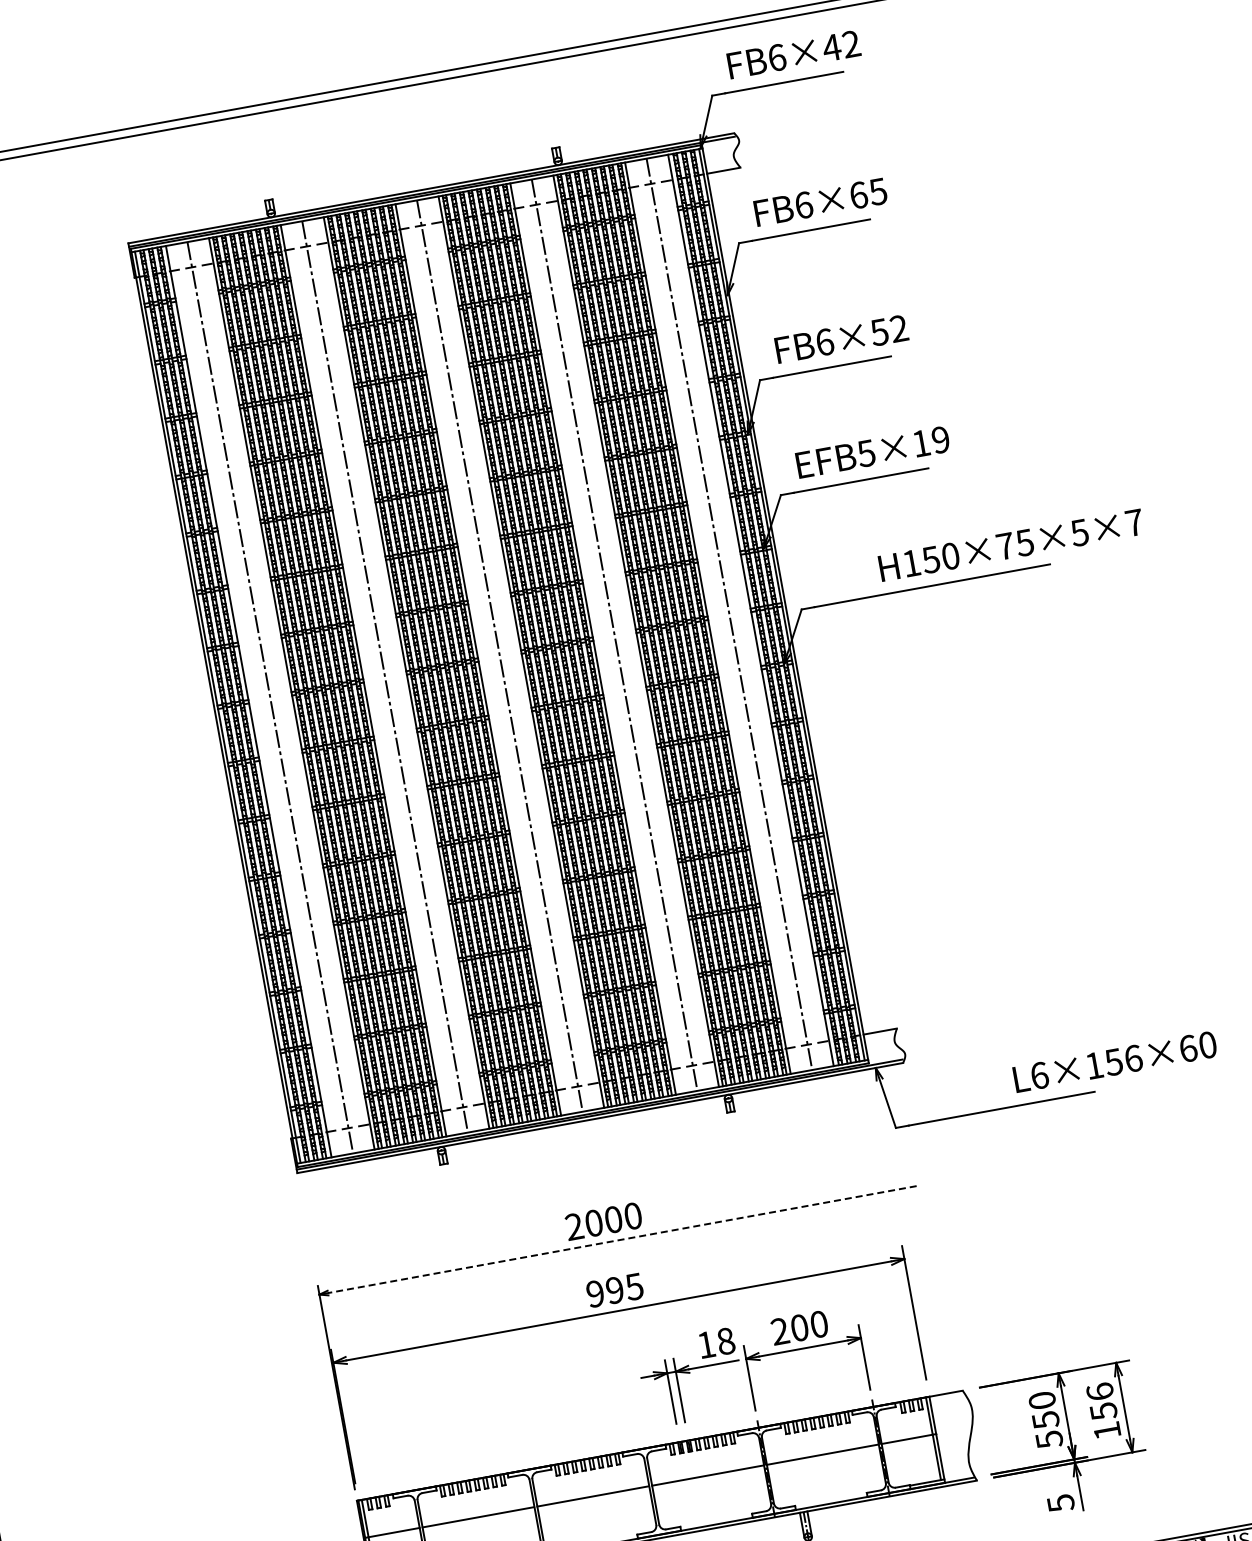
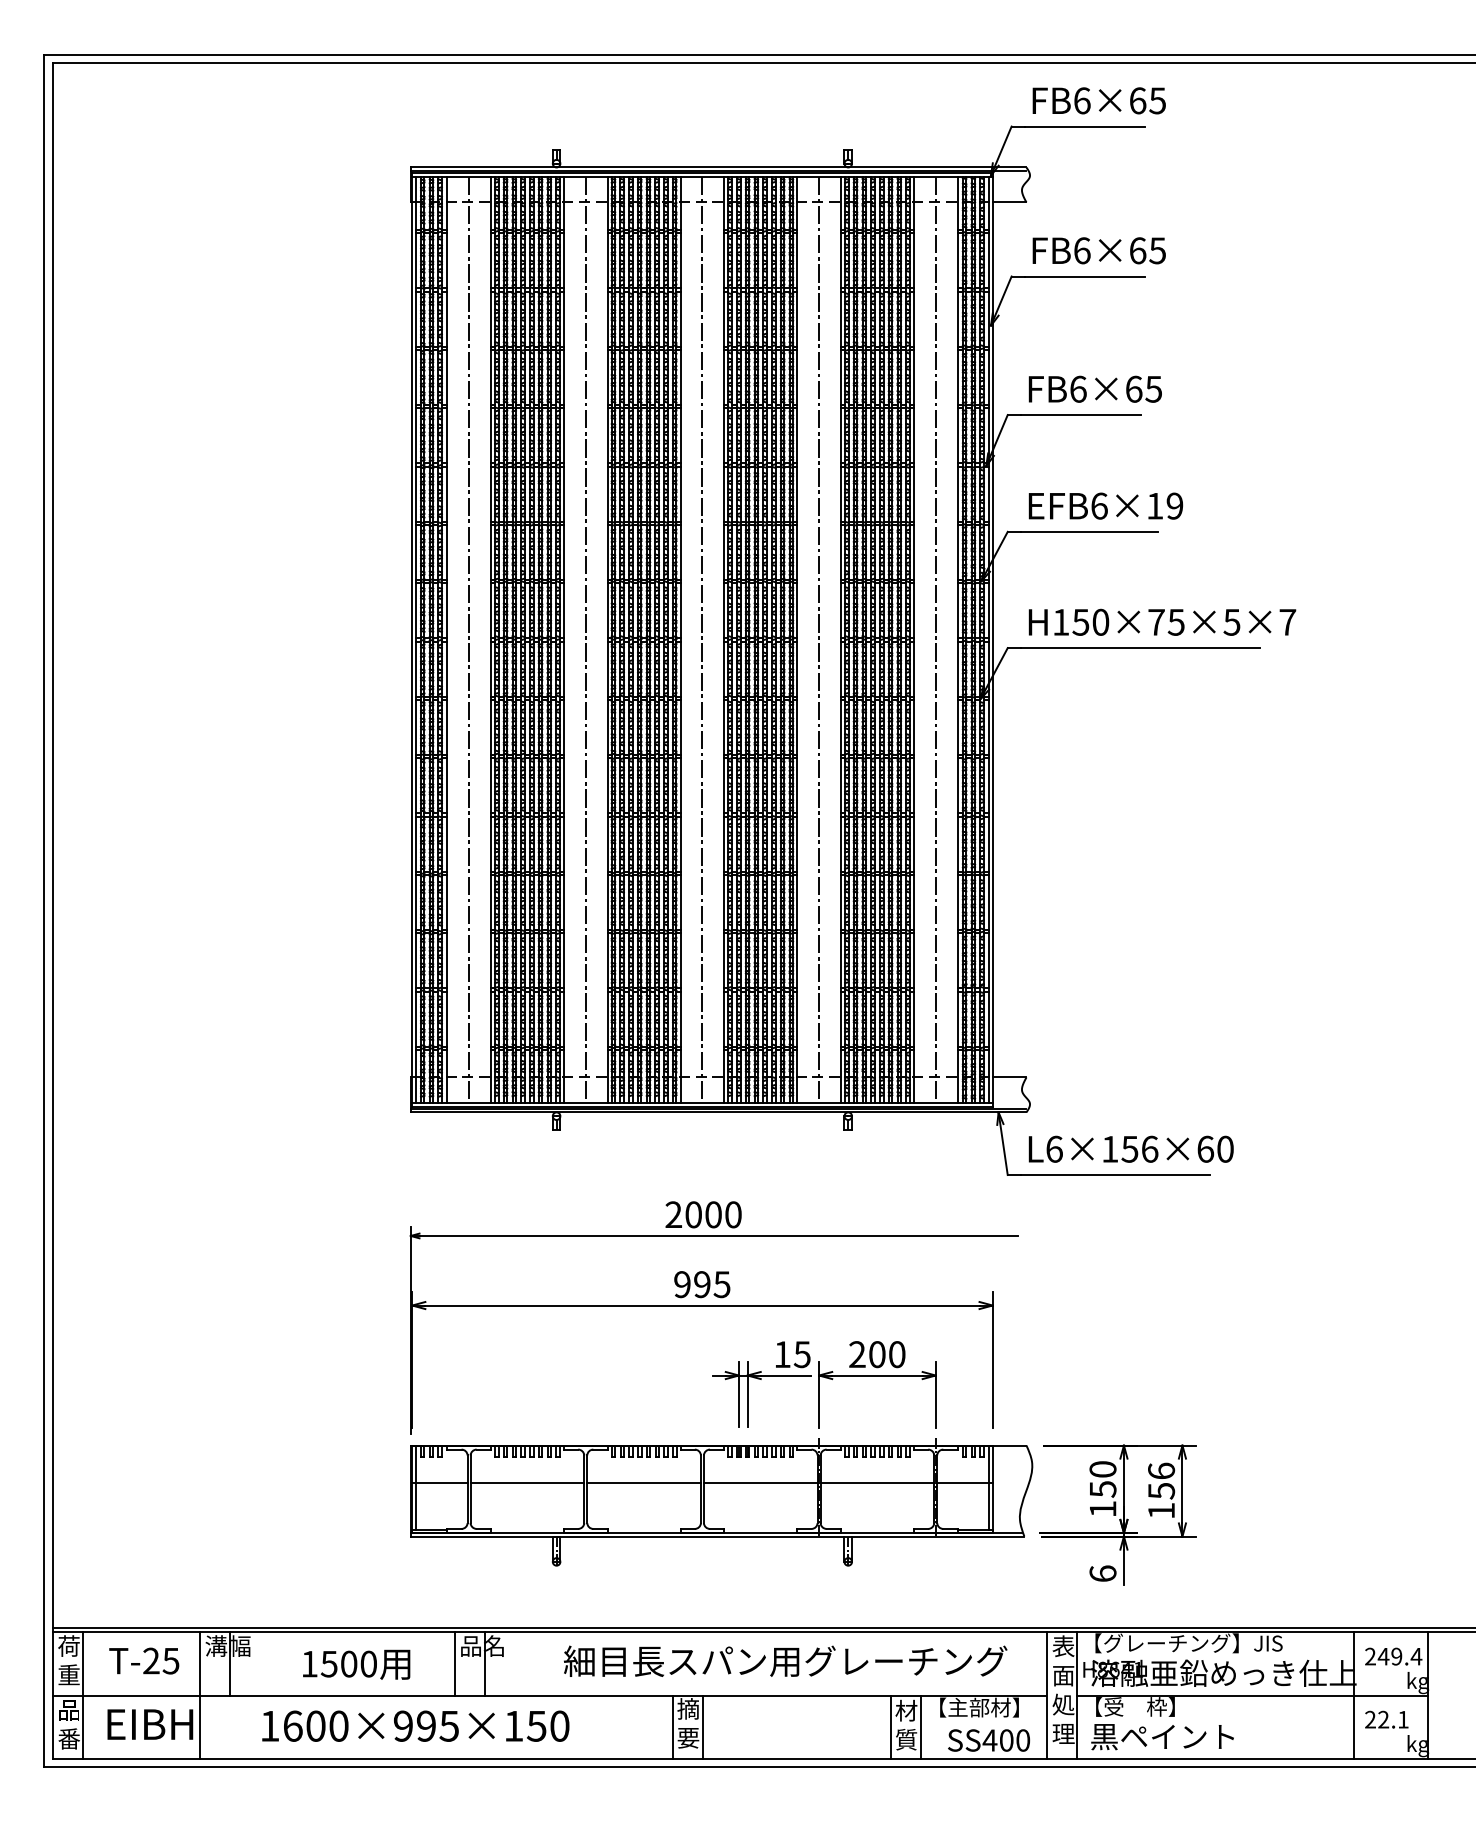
text: (840, 45) -> (1146, 100), FB6×42 -> FB6×65
text: (888, 329) -> (1143, 388), FB6×52 -> FB6×65
text: (865, 452) -> (1098, 505), EFB5×19 -> EFB6×19
text: (1011, 544) -> (1162, 621), moved
text: (1114, 1061) -> (1130, 1148), moved
line: (622, 1239) -> (718, 1235), dashed -> solid
text: (725, 1341) -> (801, 1354), 18 -> 15
text: (1049, 1439) -> (1103, 1509), 550 -> 150
text: (1060, 1503) -> (1102, 1573), 5 -> 6

